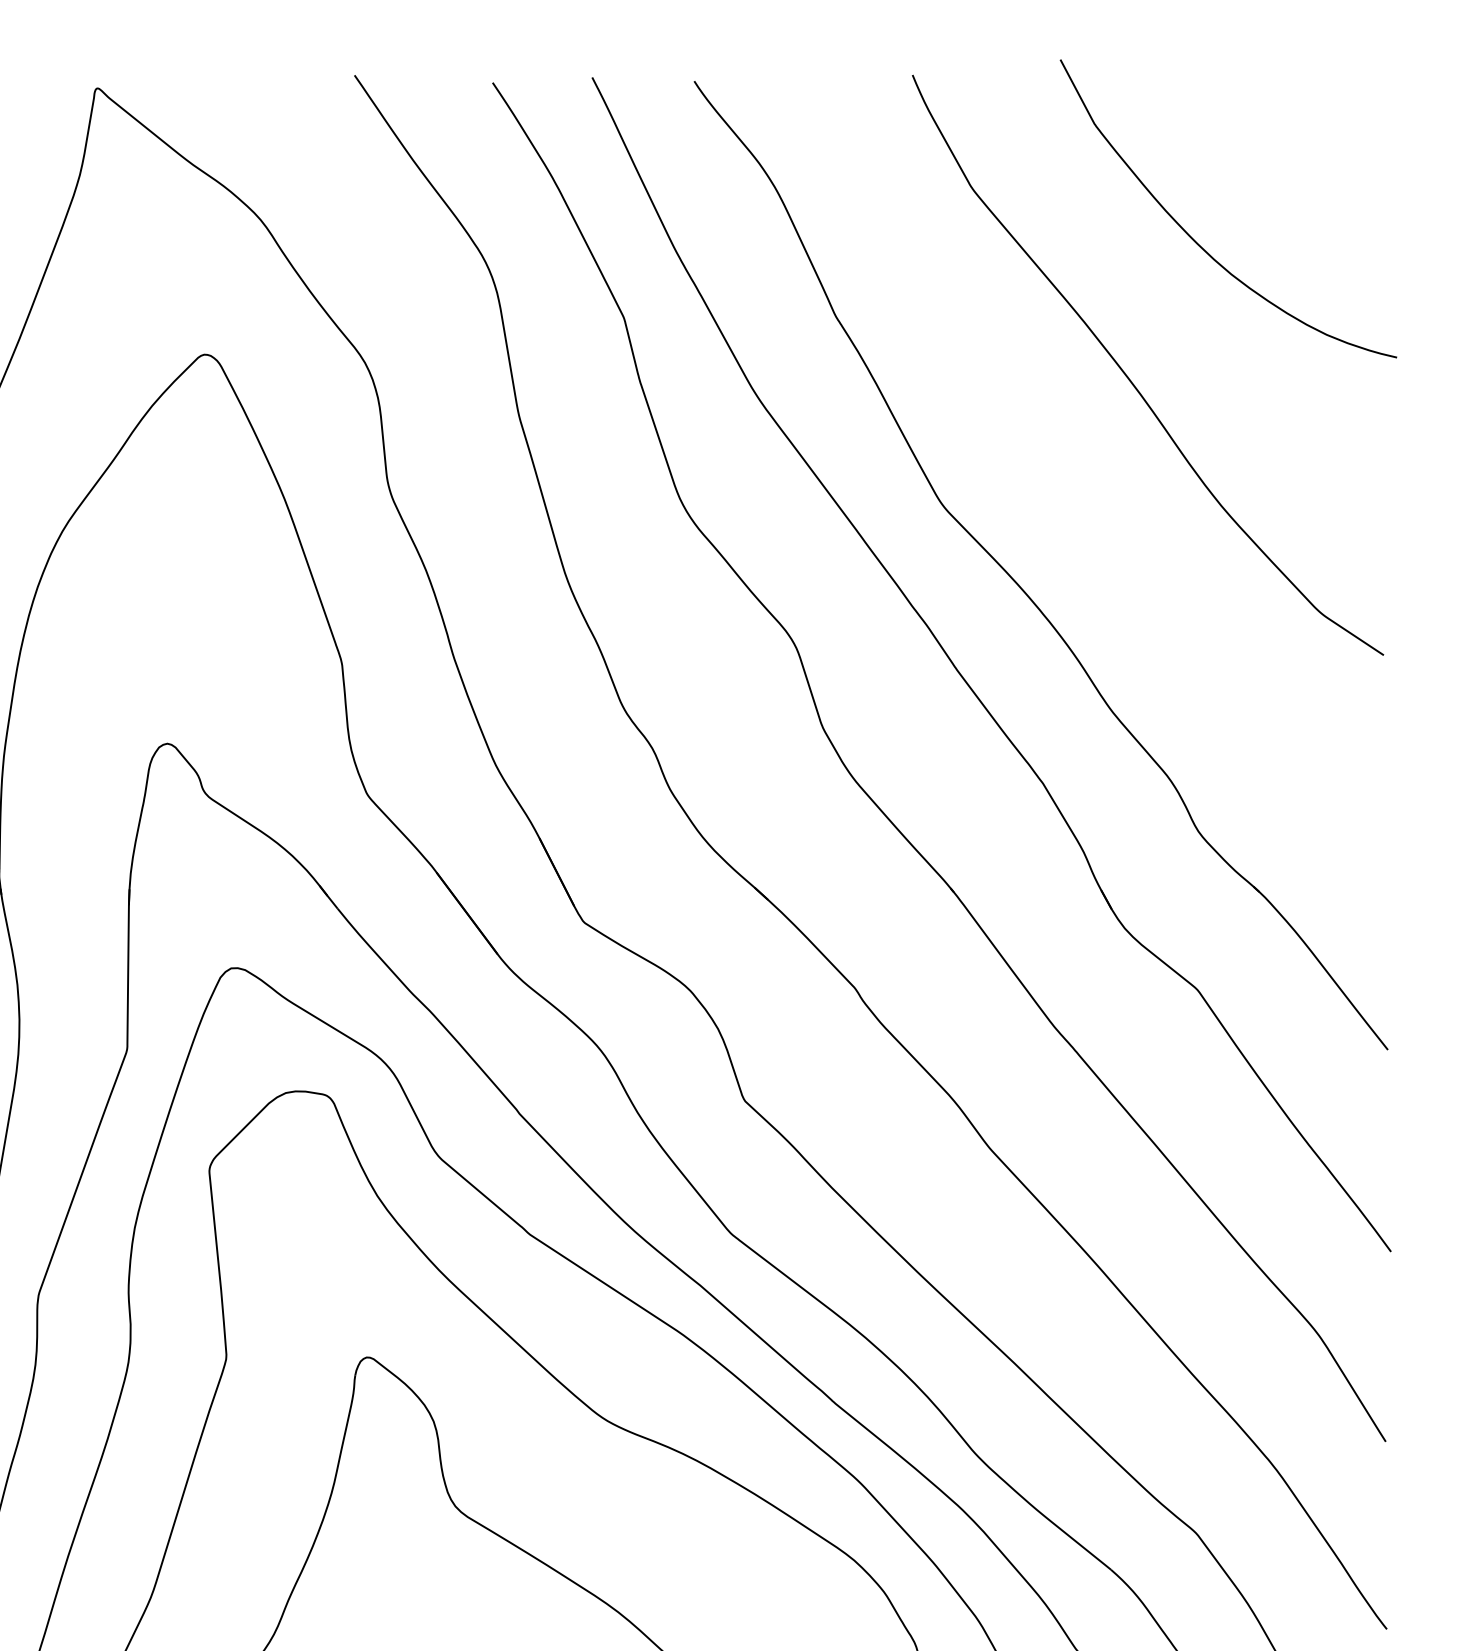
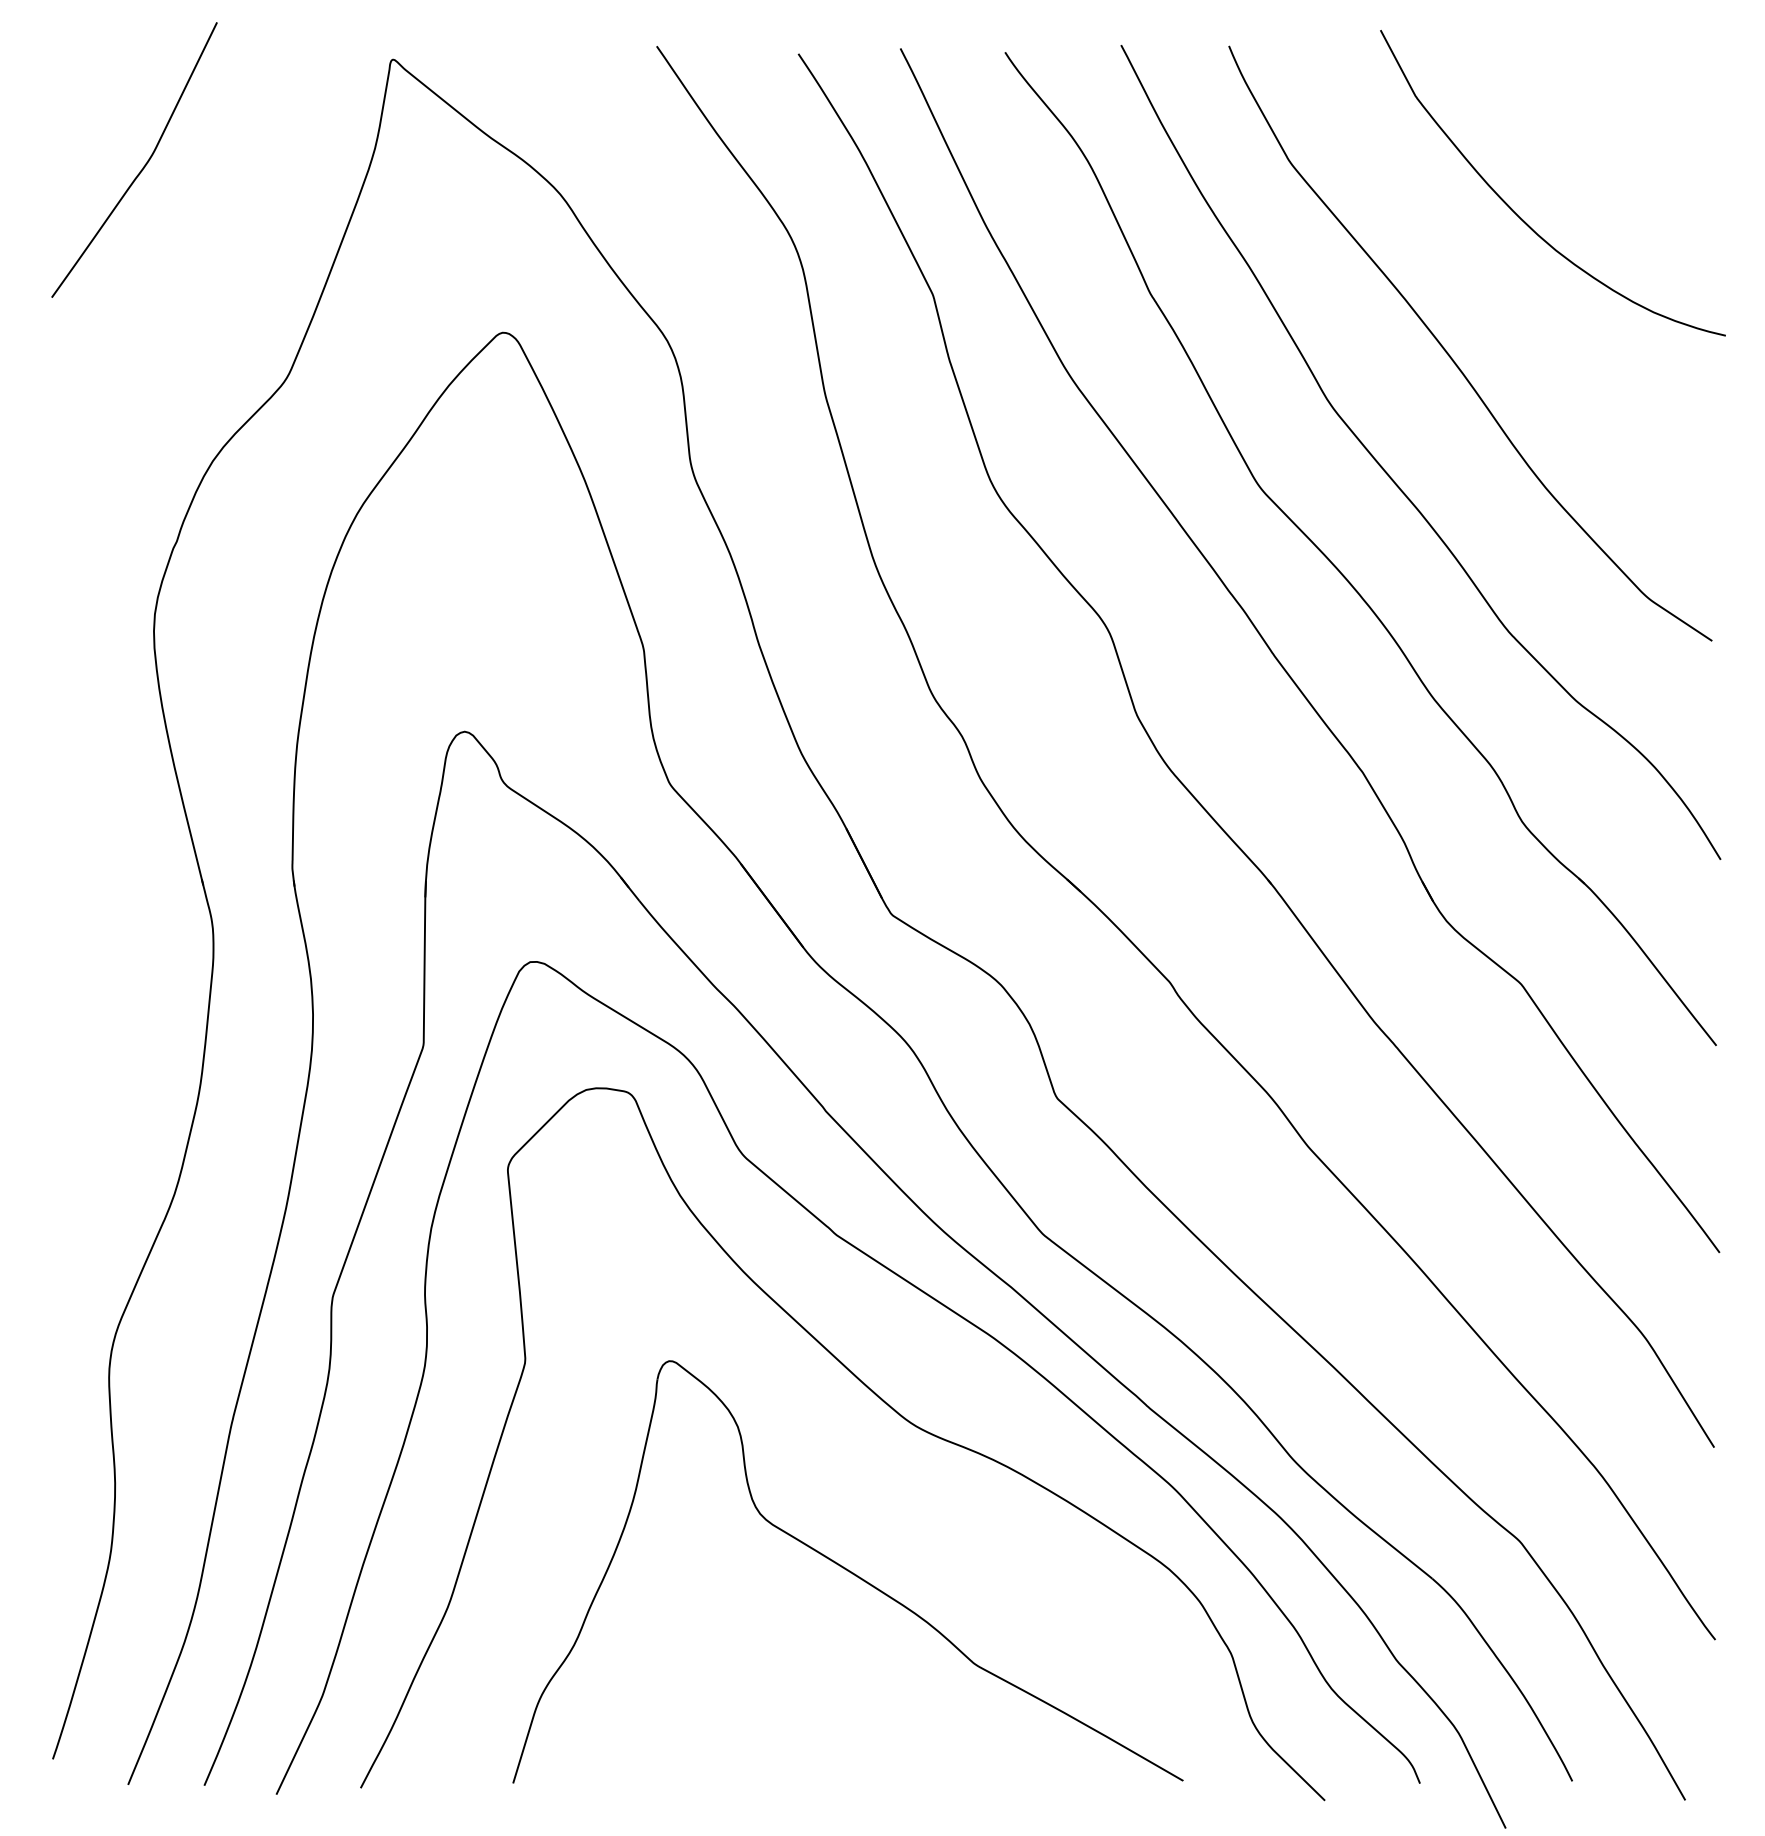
curve: (1069, 492) -> (1389, 474), added

